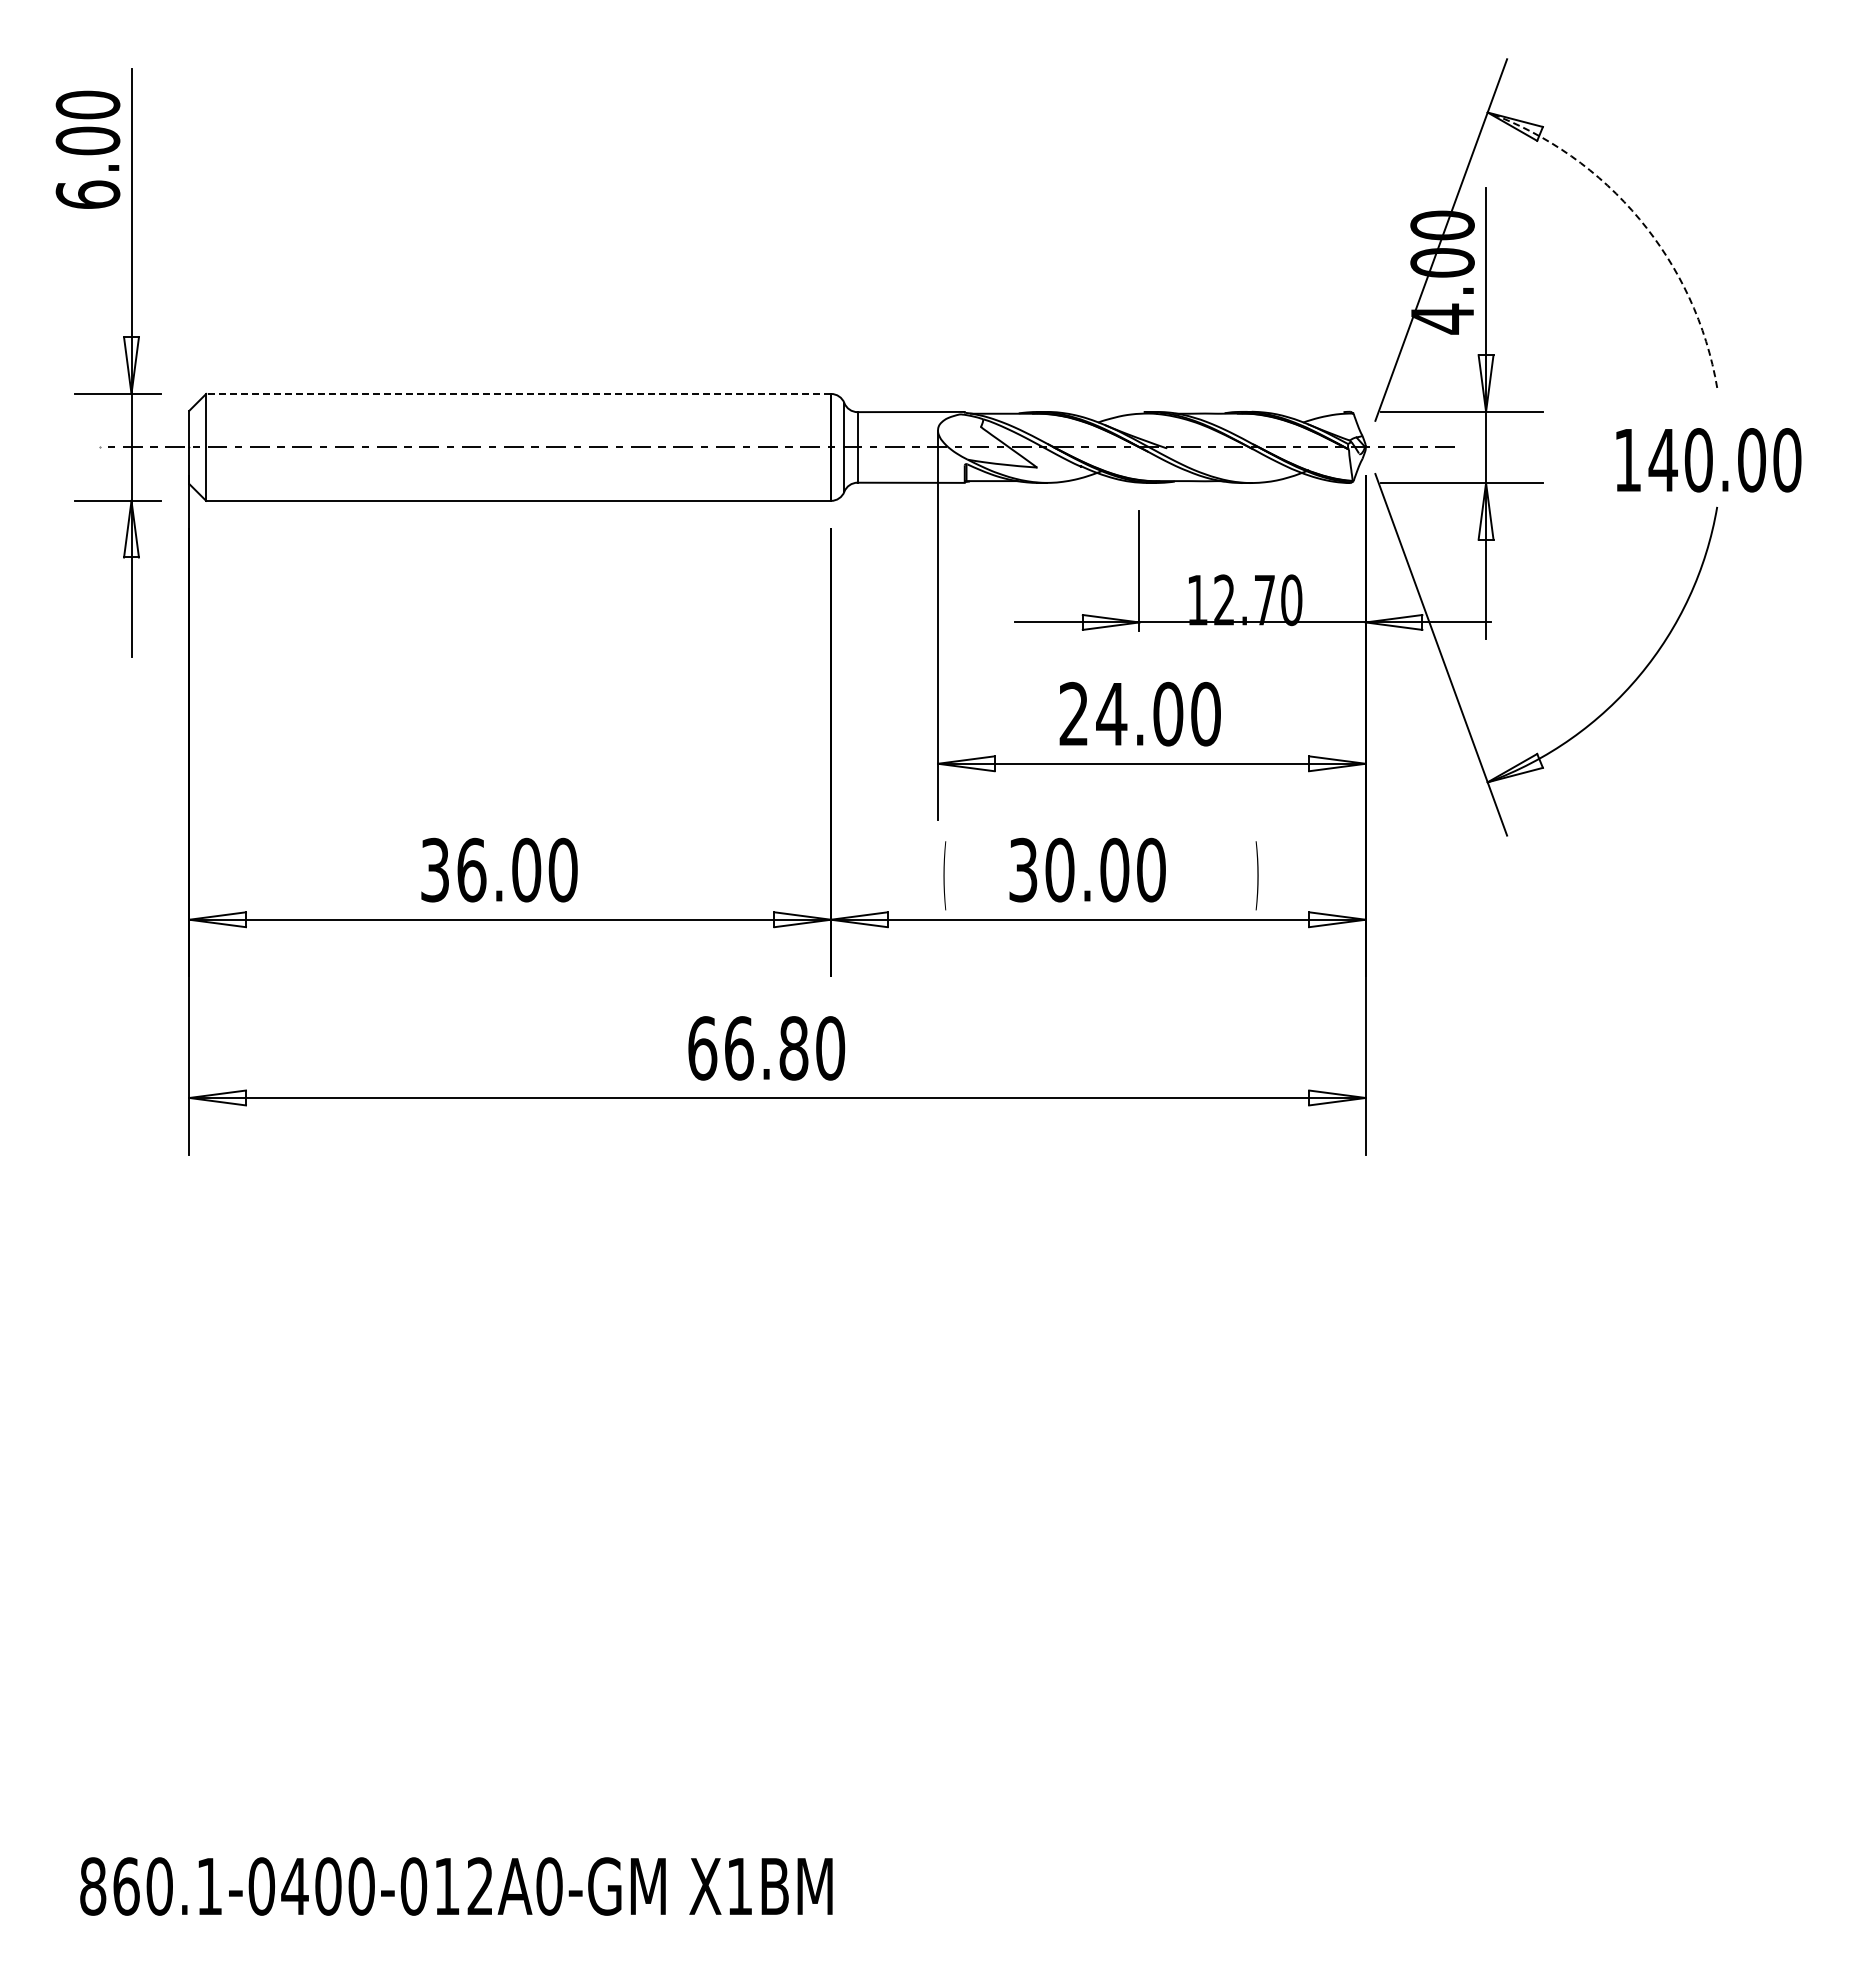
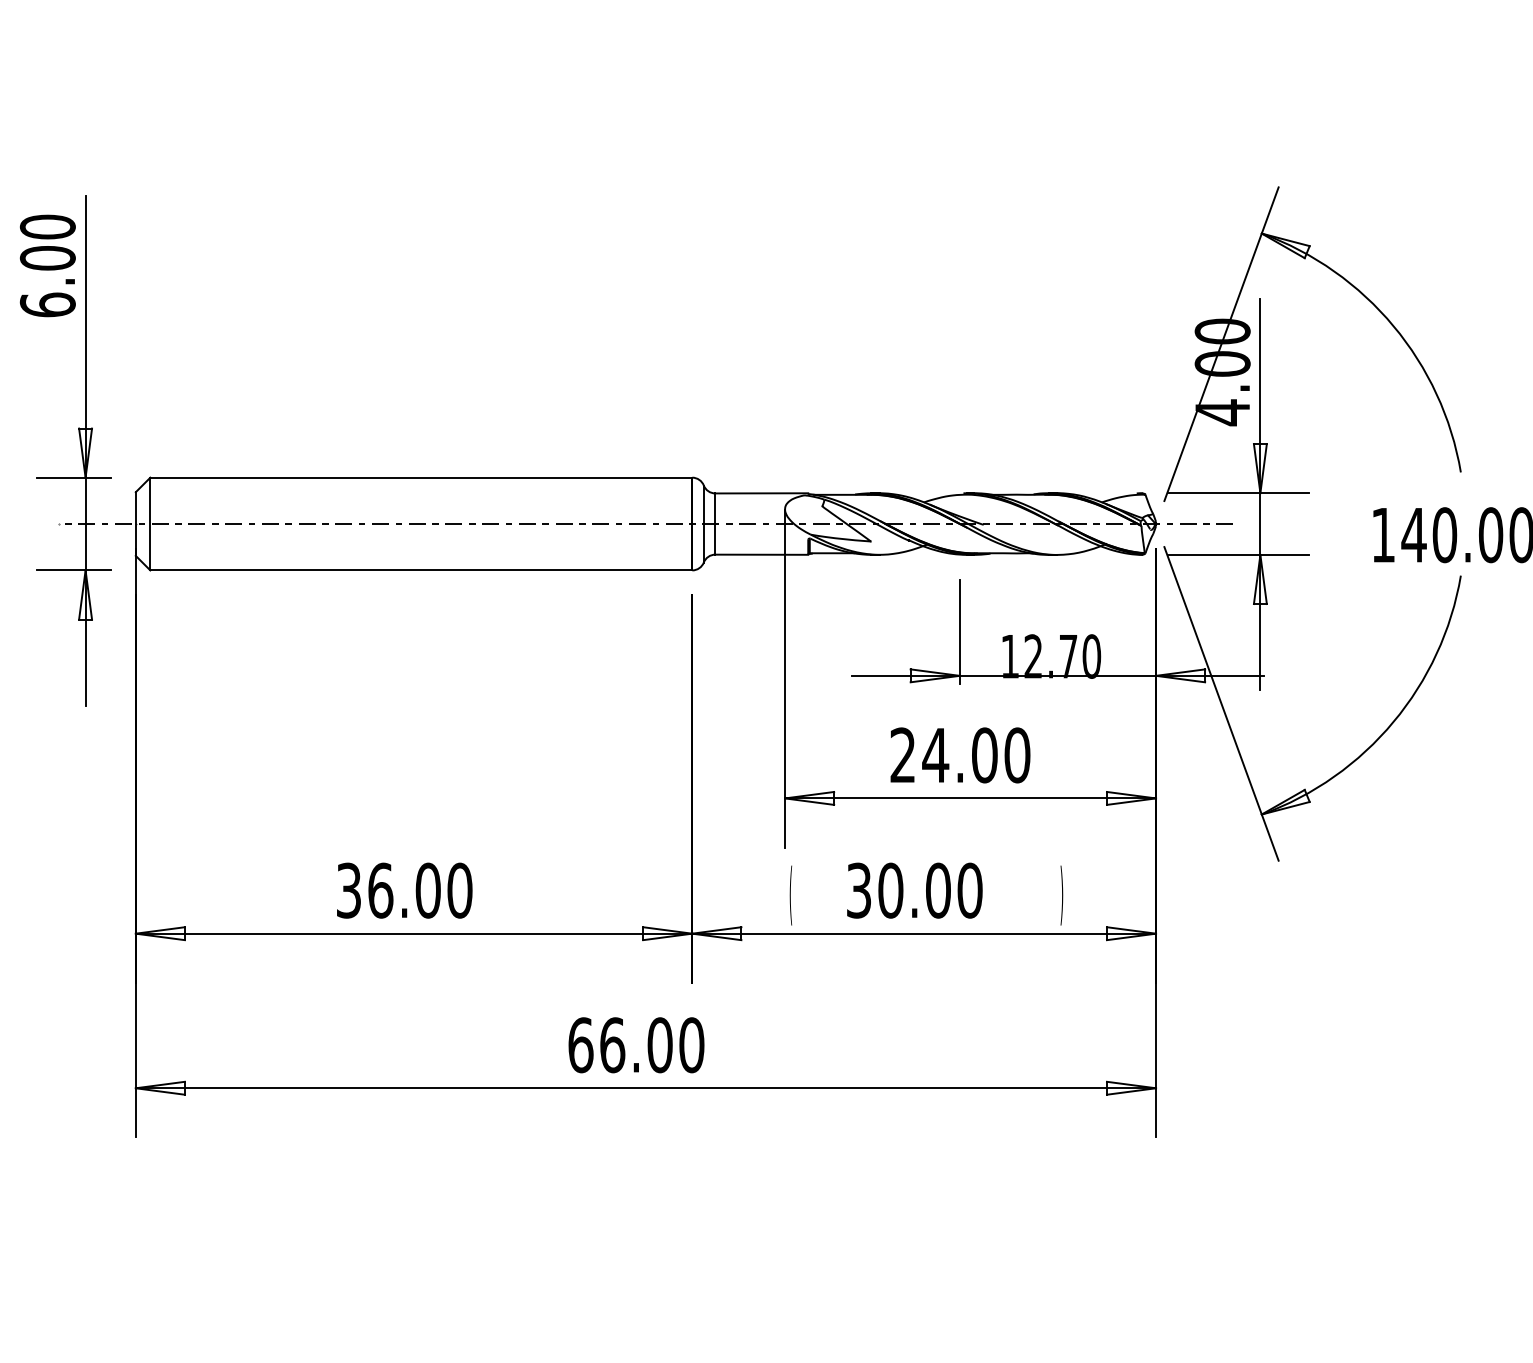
arc: (1639, 219) -> (1393, 326), dashed -> solid
line: (518, 393) -> (421, 477), dashed -> solid
text: (793, 1048) -> (659, 1045), 66.80 -> 66.00

